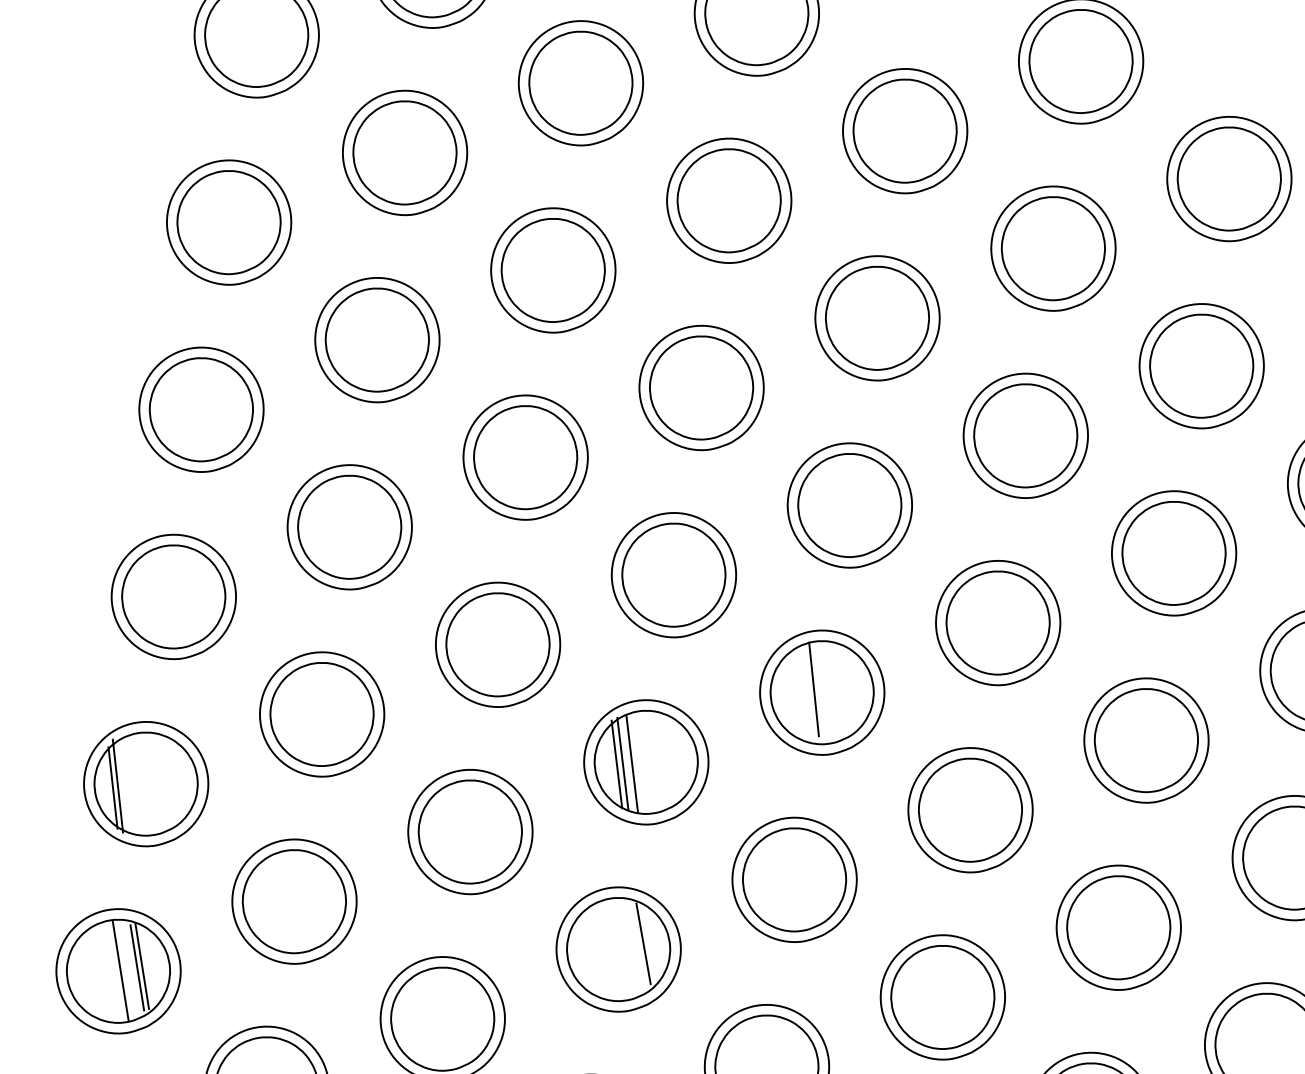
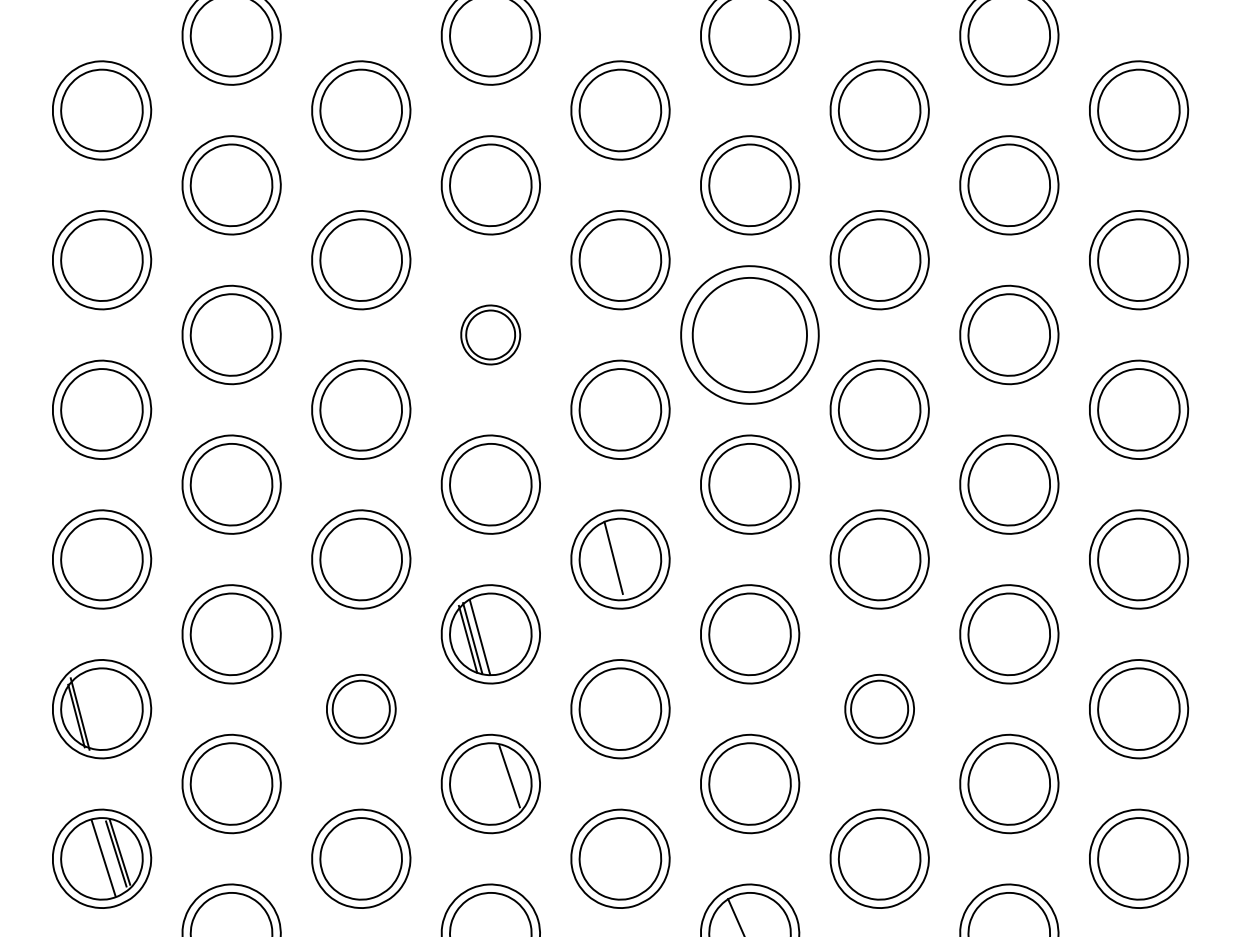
part: (701, 387) -> (490, 334), size x0.6
part: (1026, 435) -> (750, 334), size x1.4
part: (470, 832) -> (361, 709), size x0.7
part: (1118, 928) -> (879, 709), size x0.7

